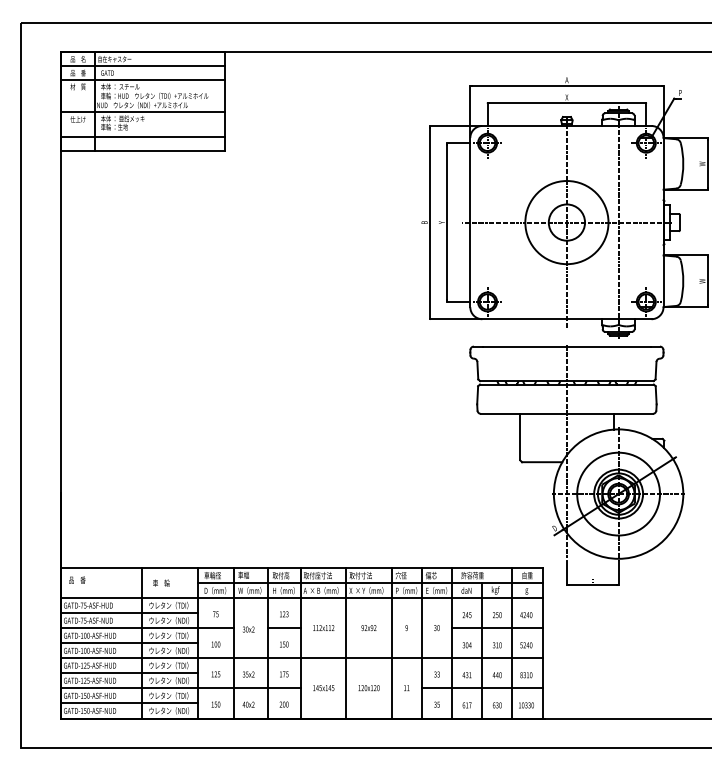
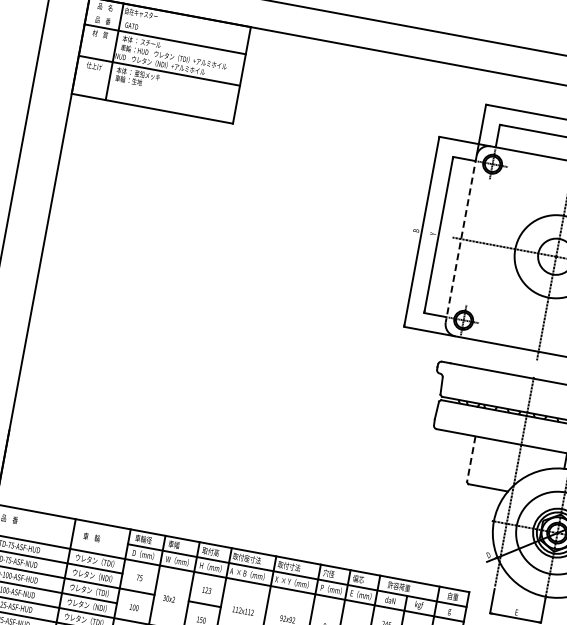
line: (142, 66) -> (167, 25), removed
line: (142, 136) -> (154, 94), removed
line: (470, 222) -> (461, 239), solid -> dashed
line: (520, 437) -> (471, 459), solid -> dashed

